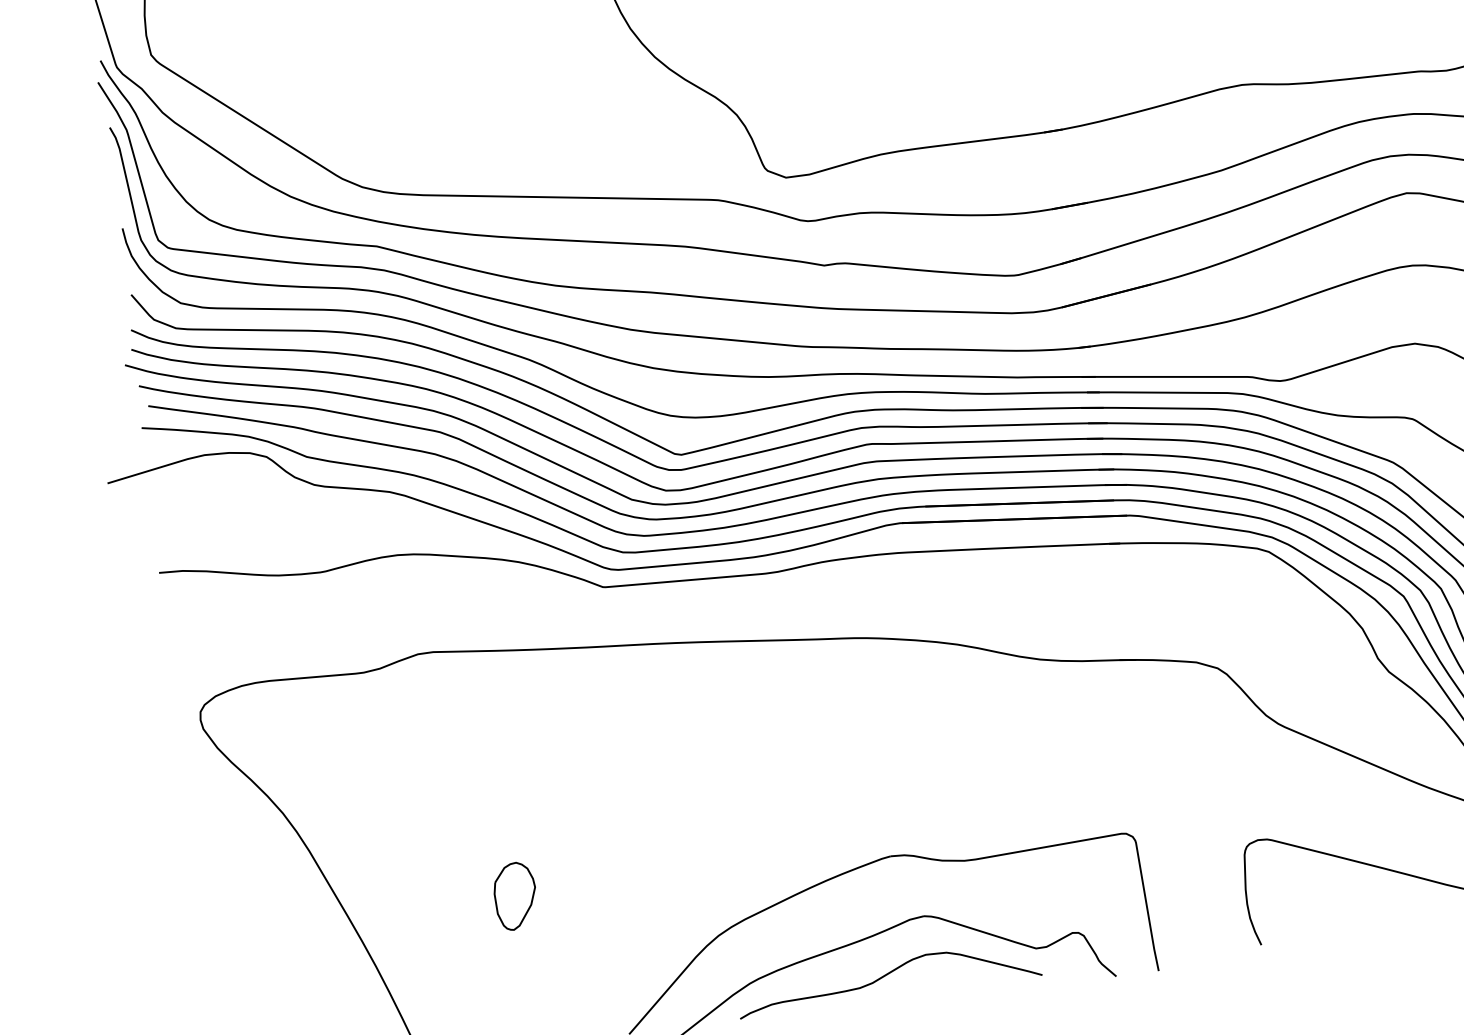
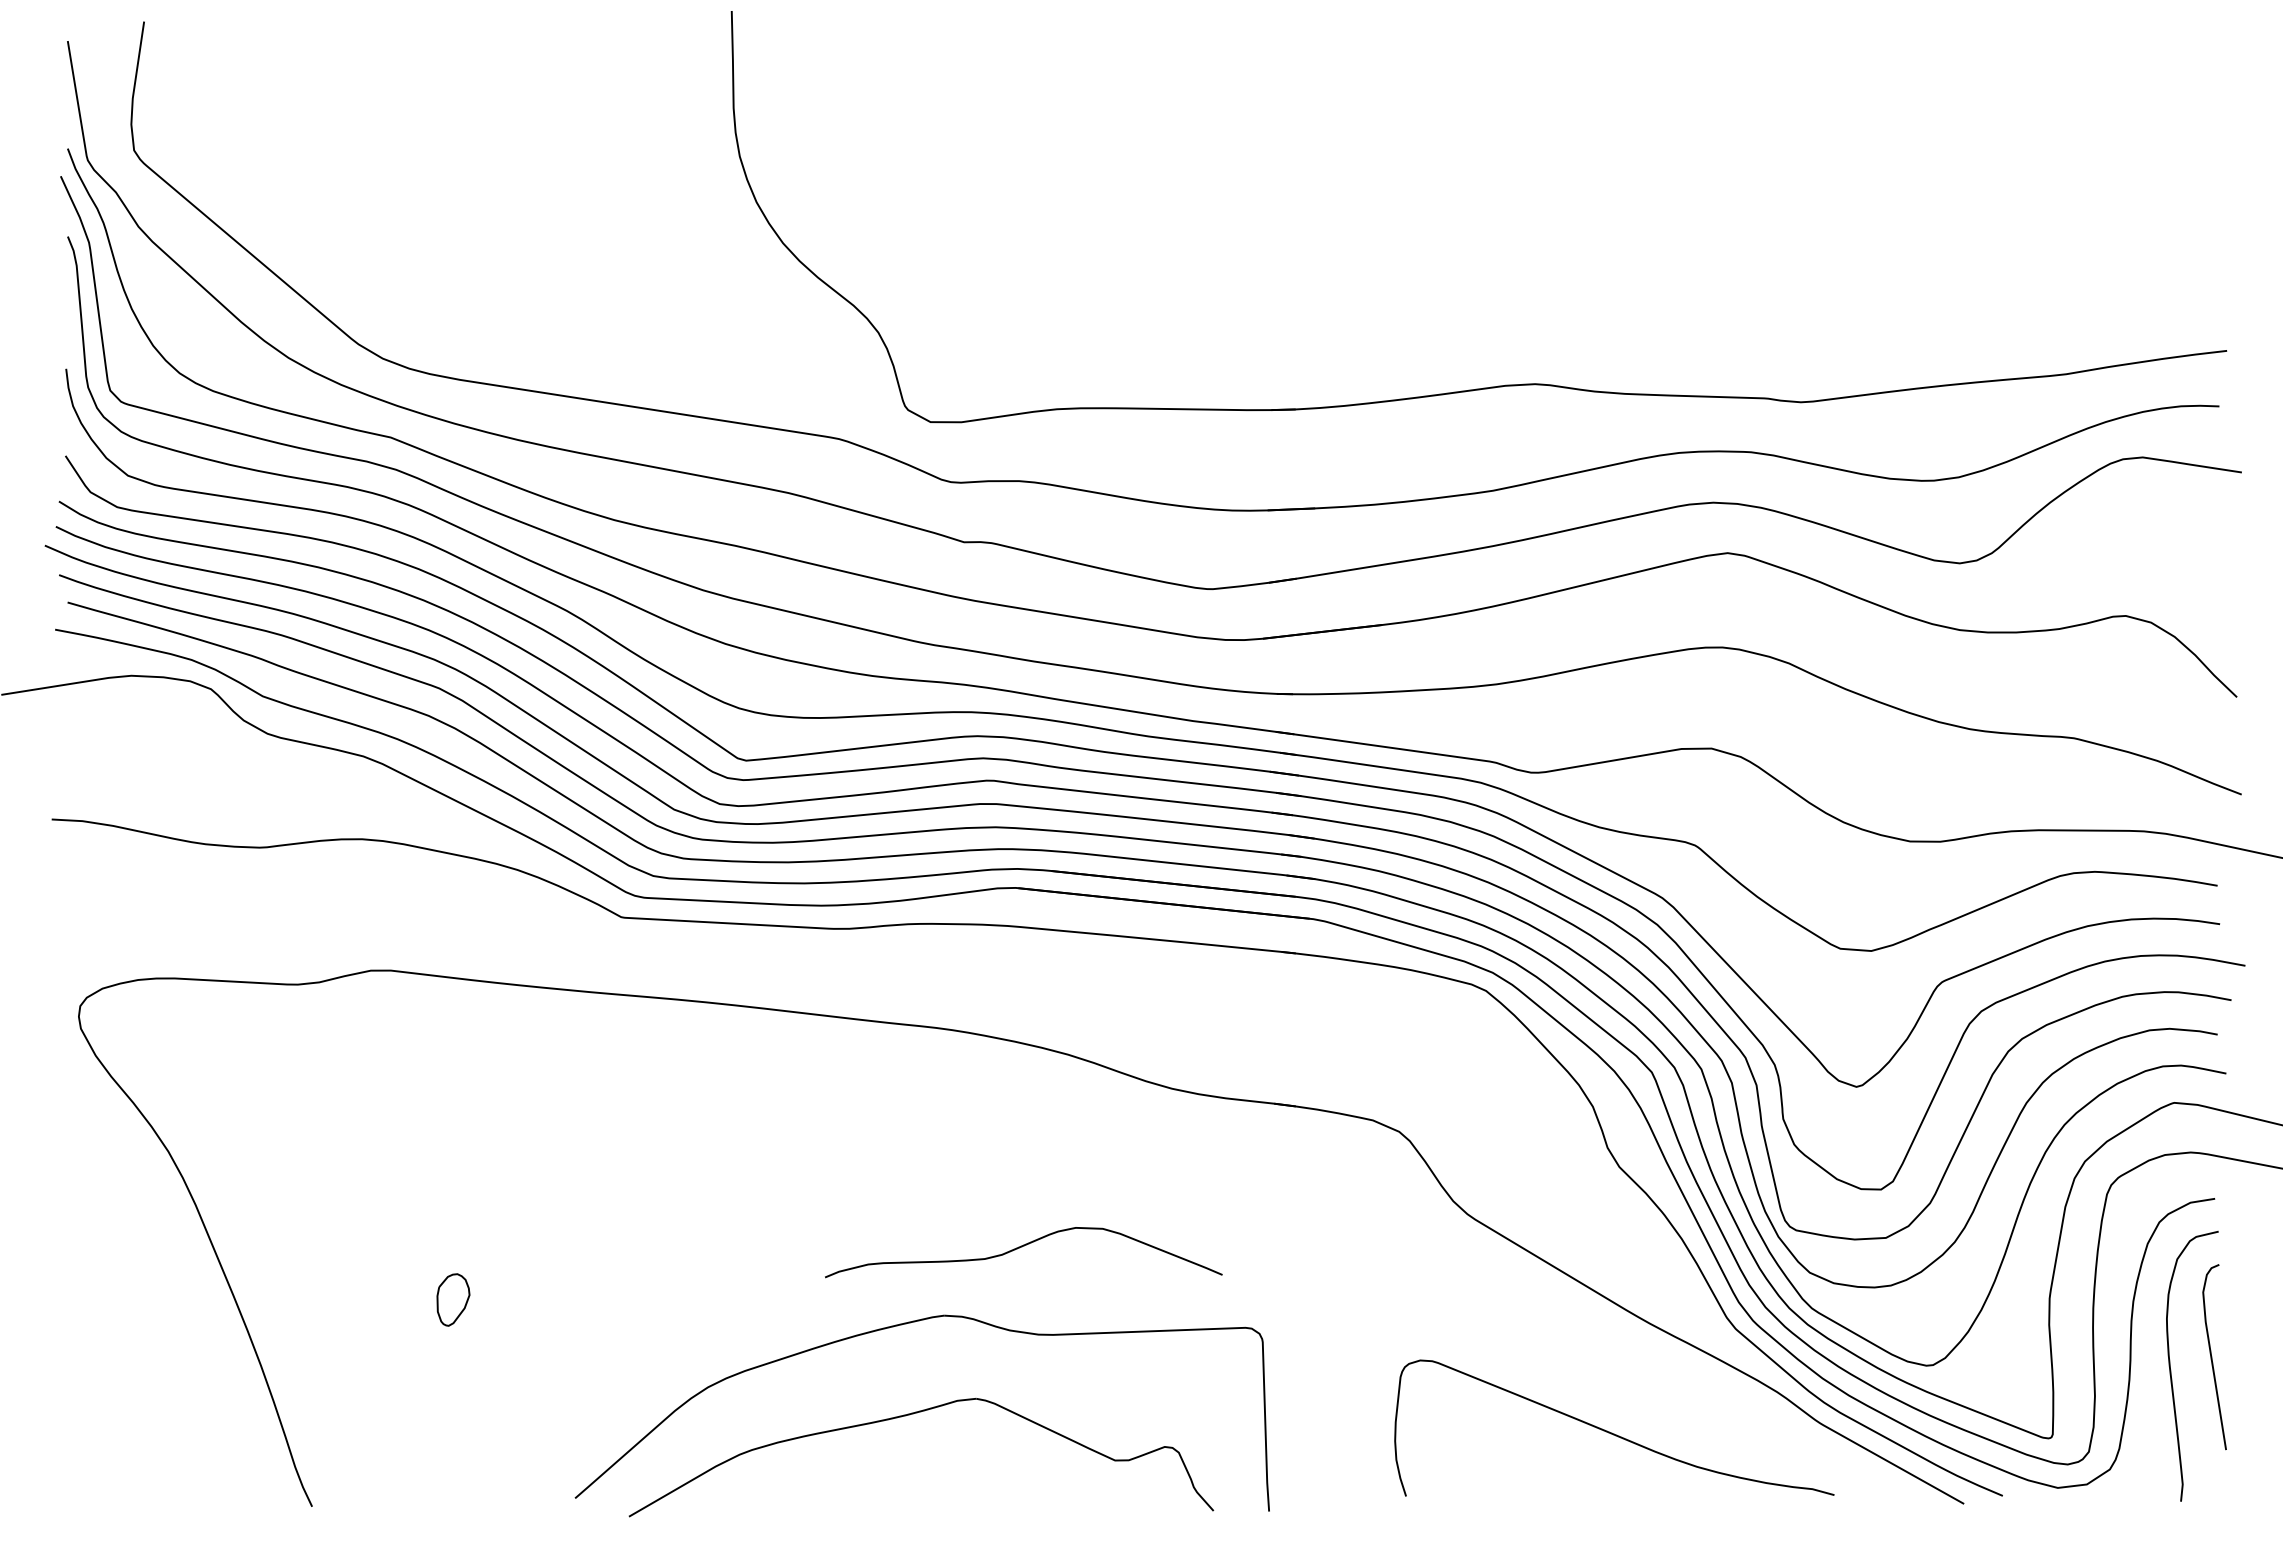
part: (515, 895) -> (453, 1299), size x0.6
curve: (887, 975) -> (1022, 1247), moved

